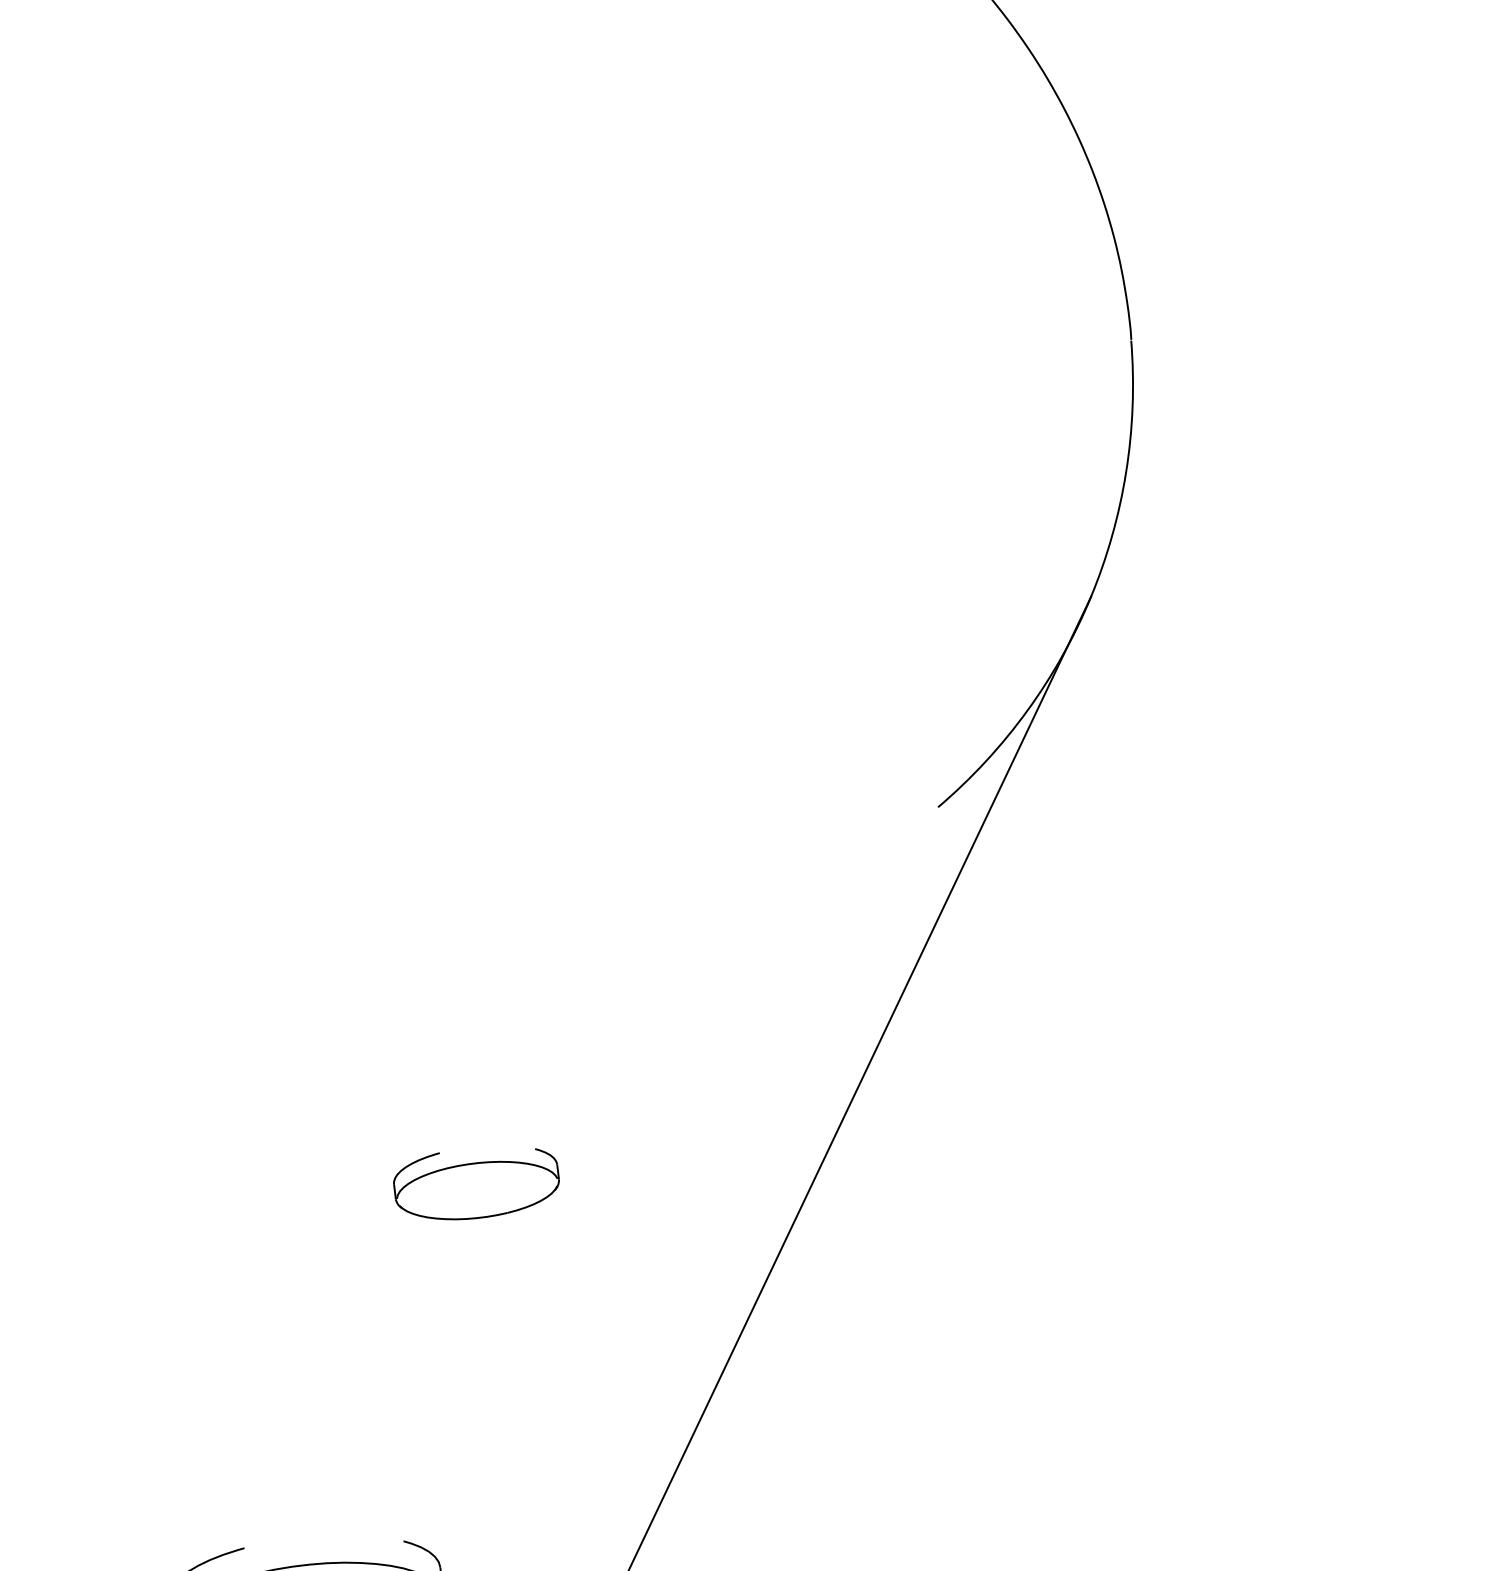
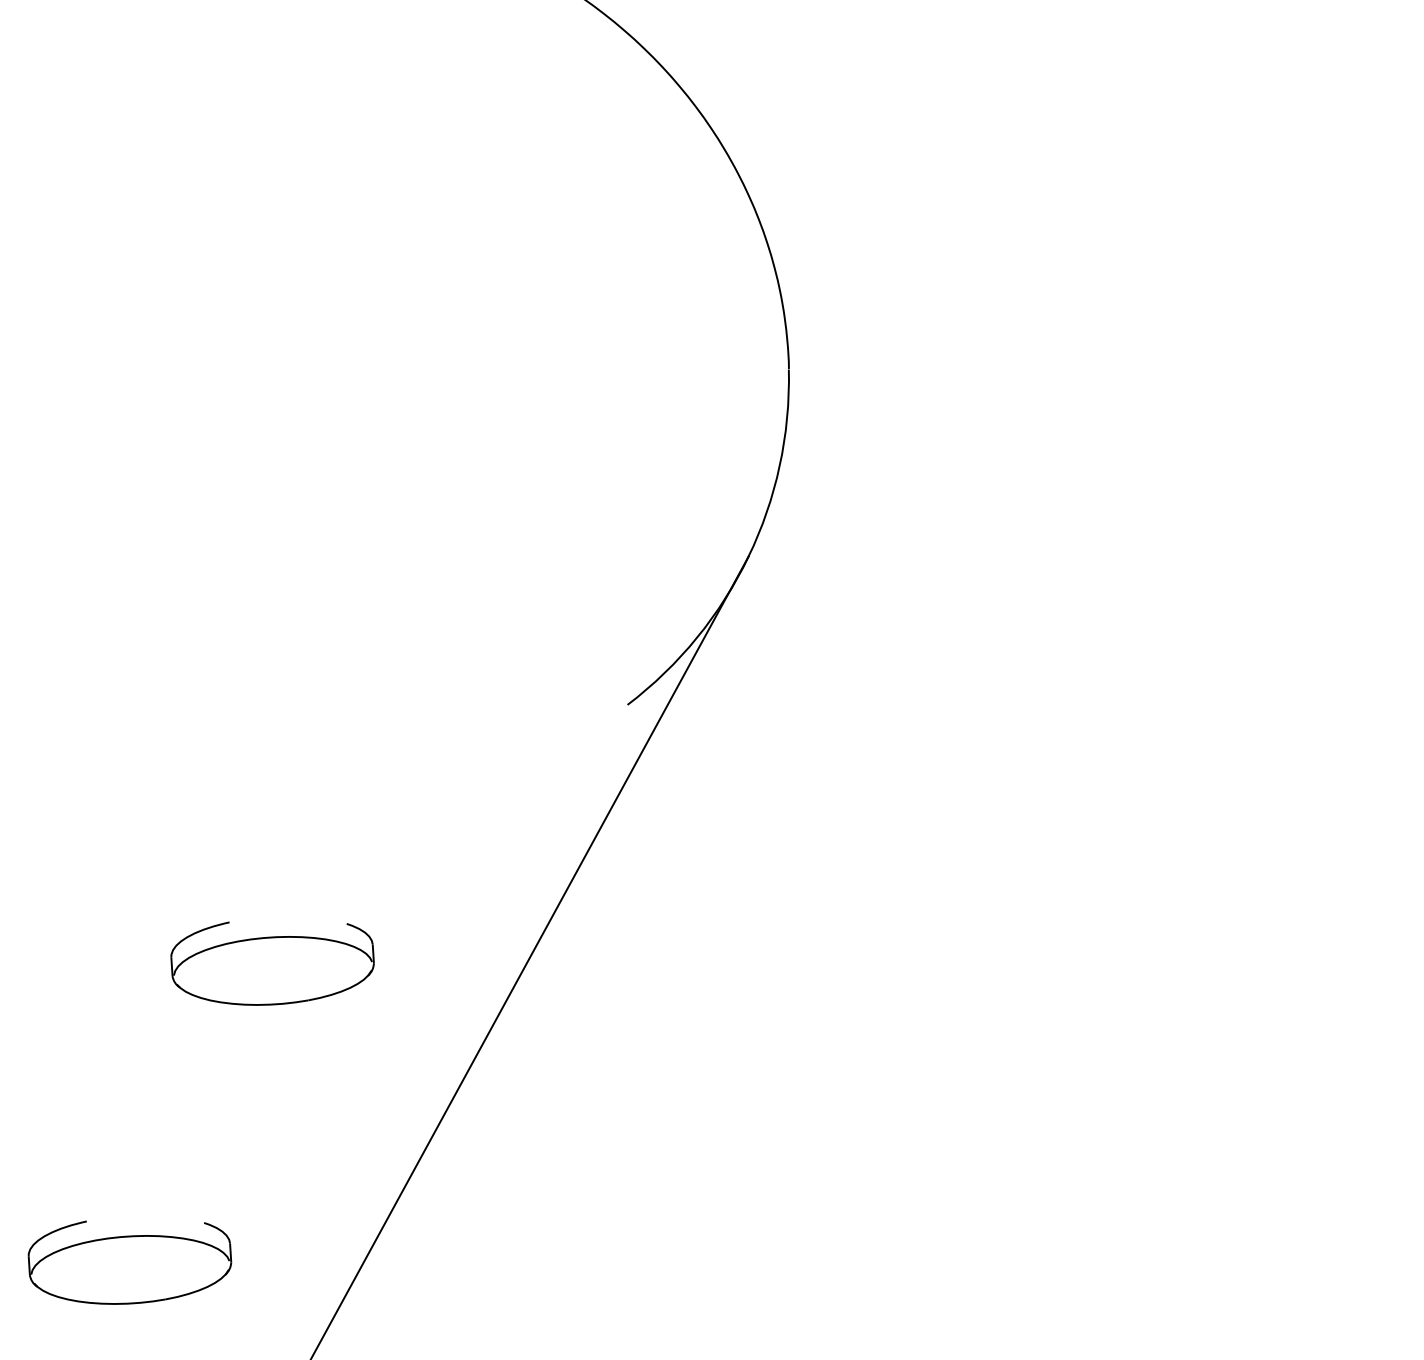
part: (476, 1184) -> (272, 963), size x1.67

